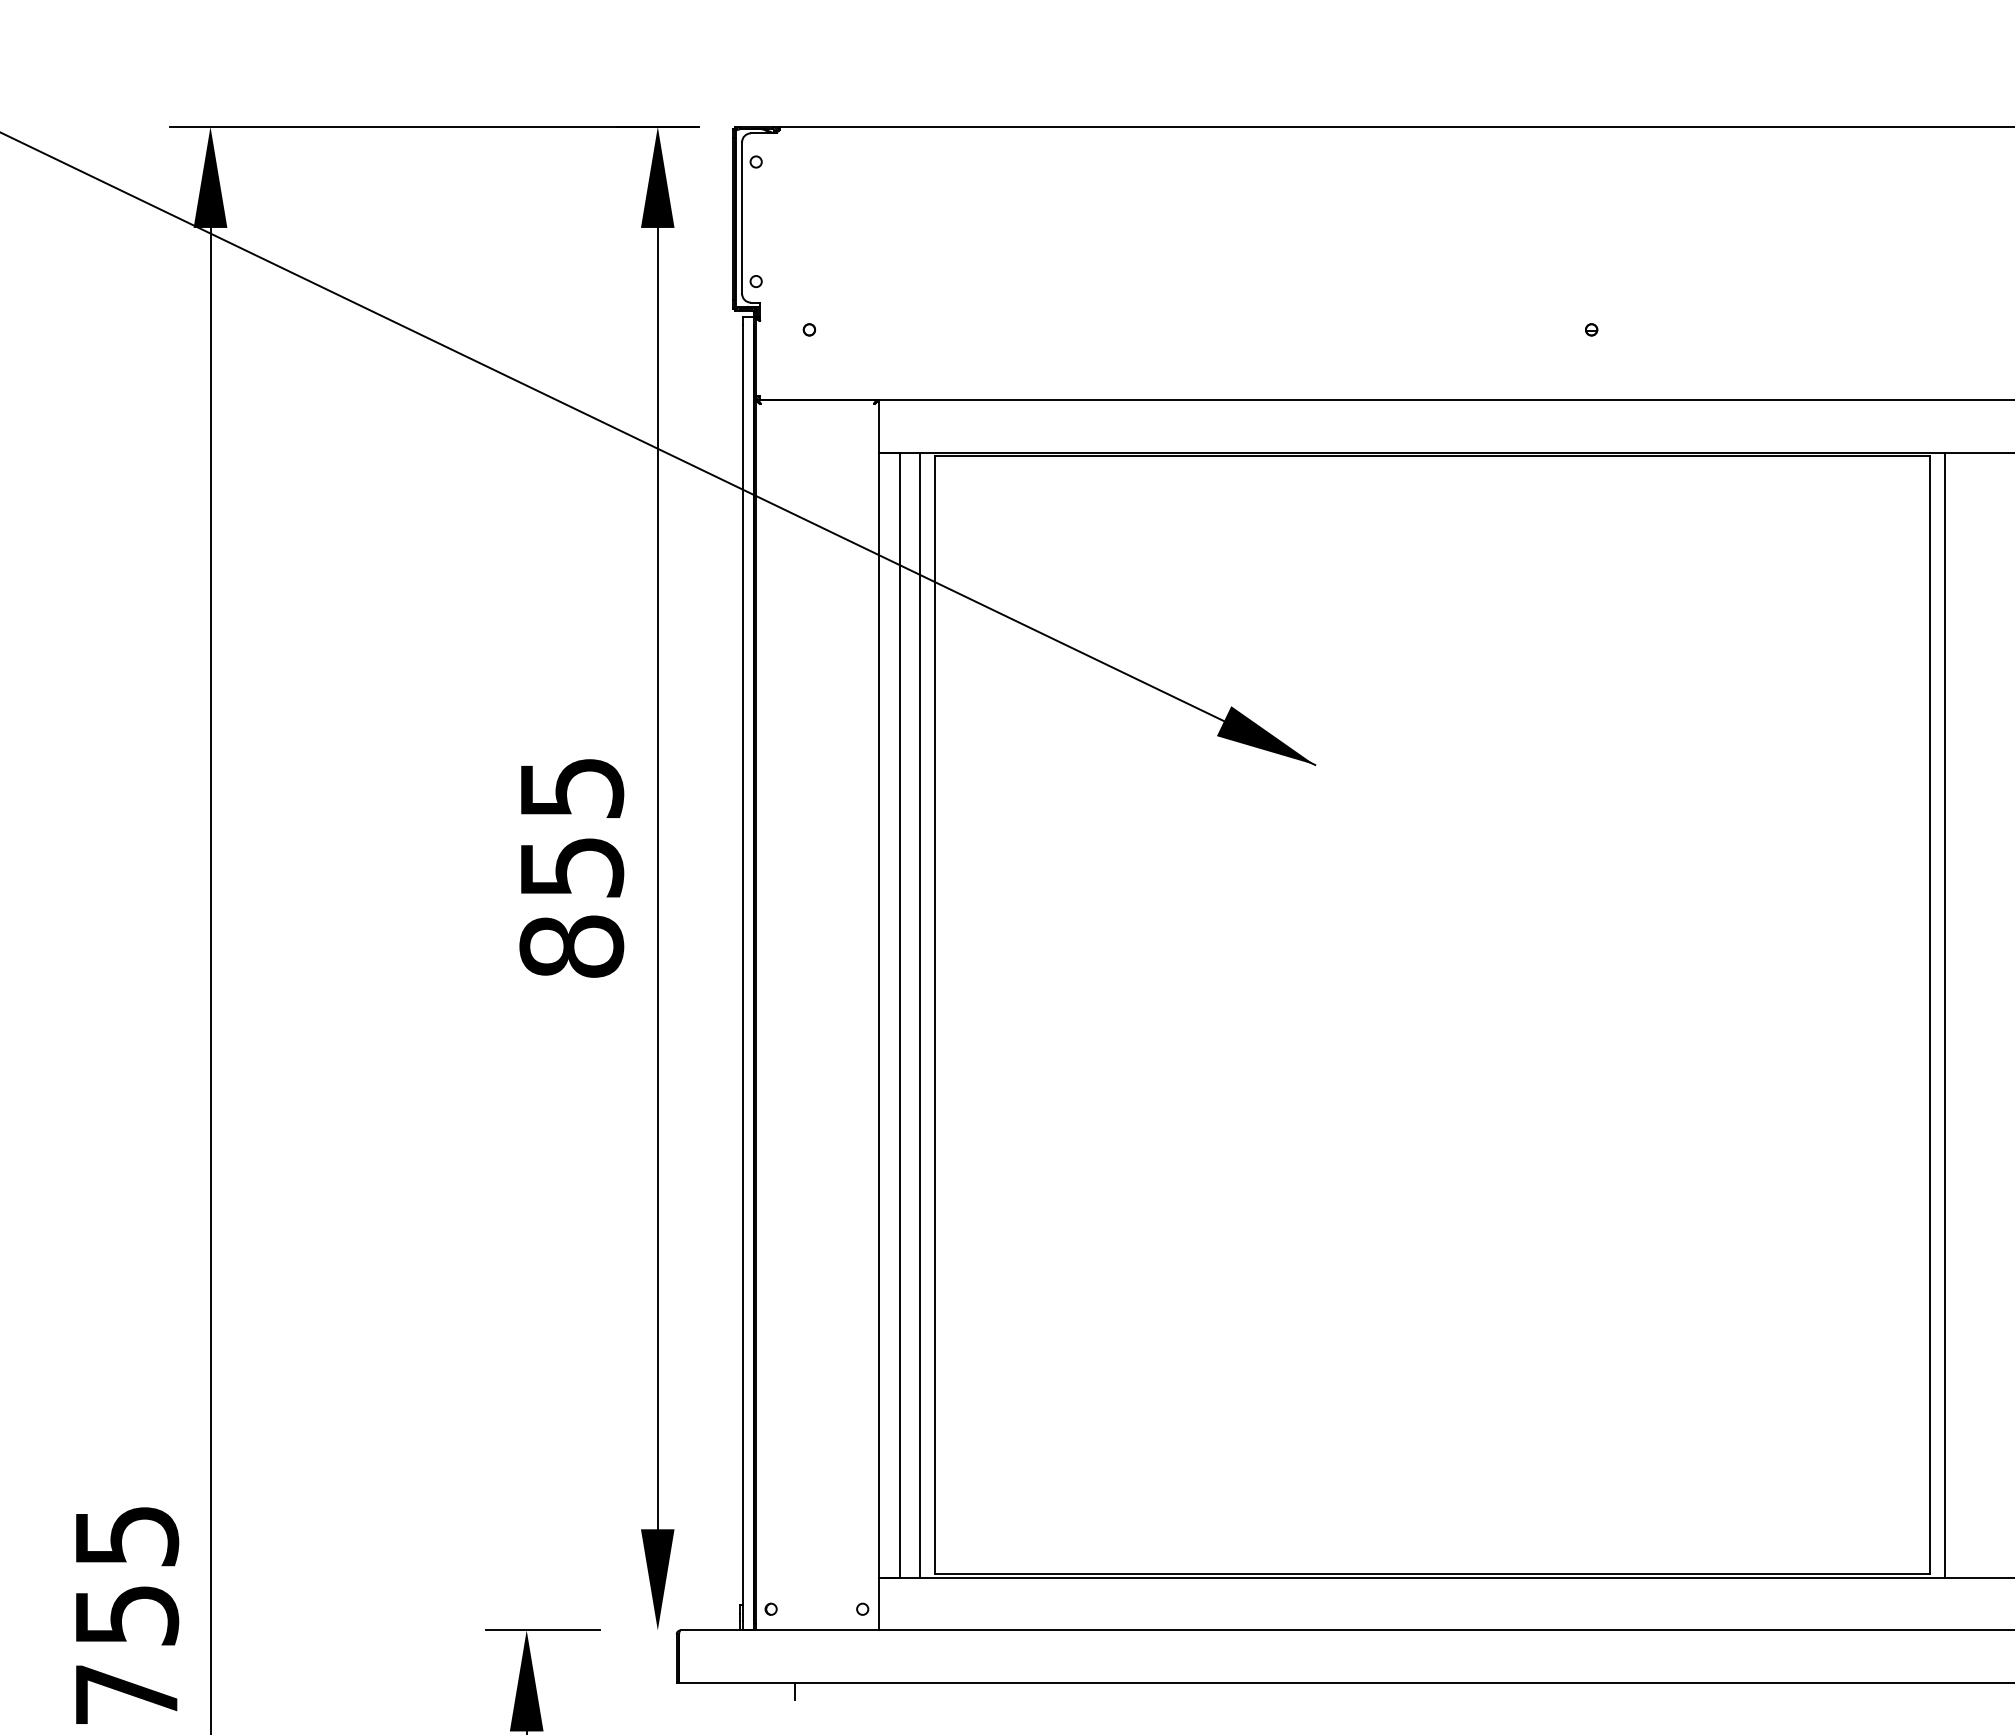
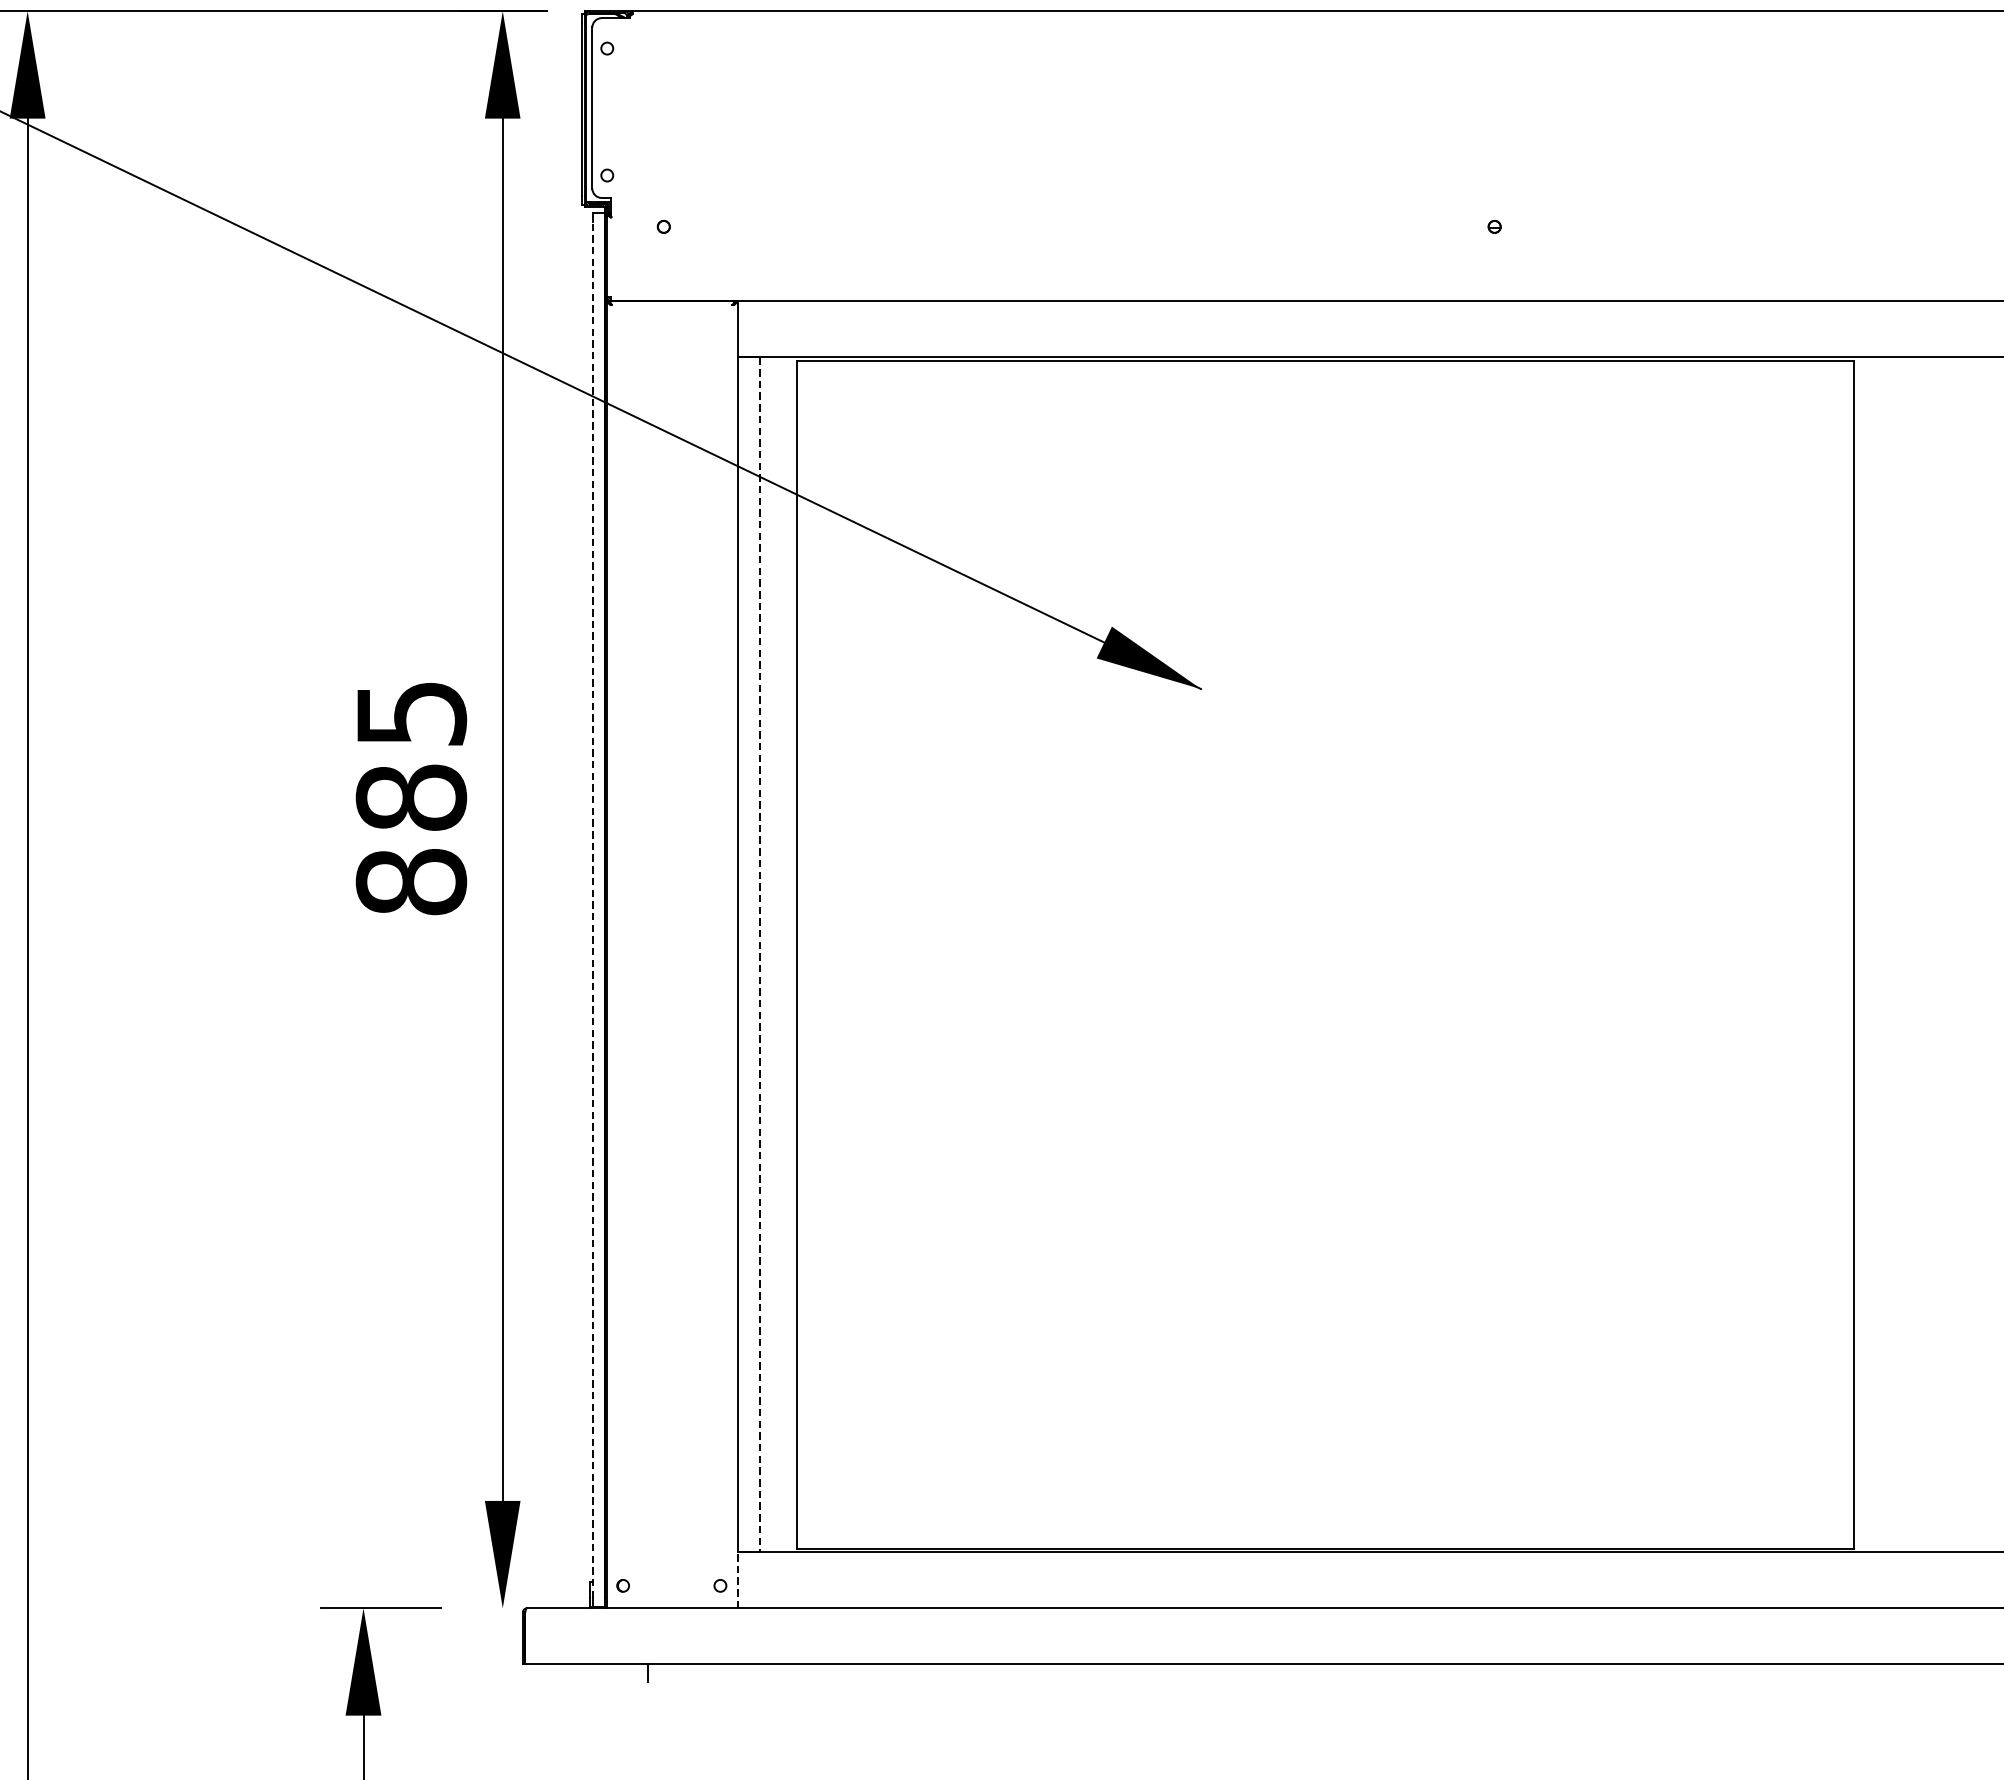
text: (571, 867) -> (411, 797), 855 -> 885
line: (743, 973) -> (593, 910), solid -> dashed
line: (920, 1014) -> (781, 954), removed
line: (1944, 1014) -> (1869, 954), removed
line: (899, 1015) -> (759, 955), solid -> dashed
line: (878, 1603) -> (737, 1579), solid -> dashed

